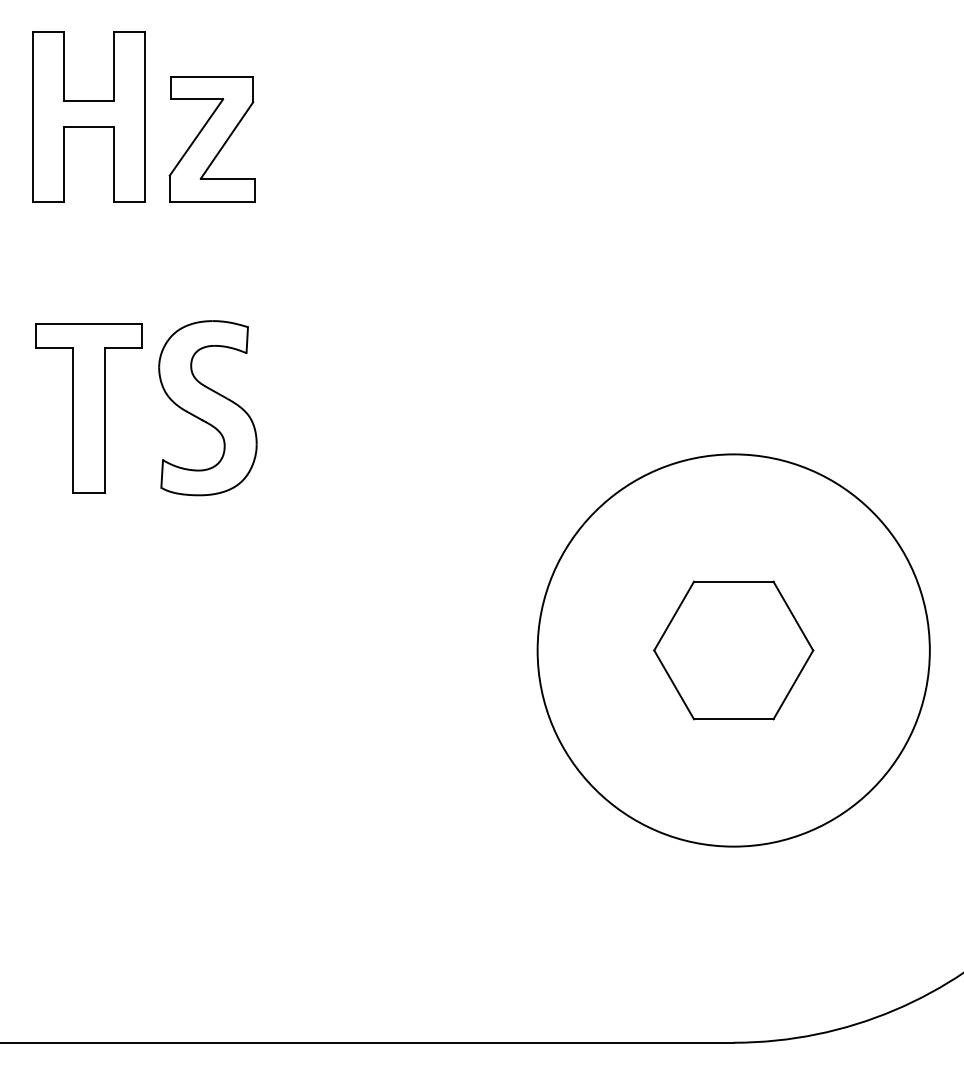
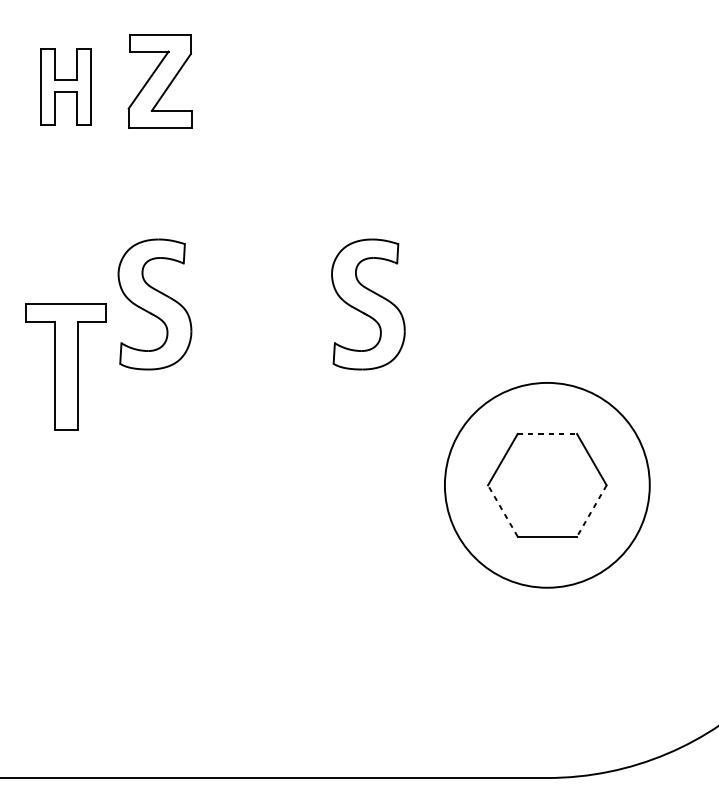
part: (88, 116) -> (65, 86), size x0.6
part: (211, 139) -> (159, 81), moved
part: (88, 408) -> (65, 367), moved
part: (493, 408) -> (368, 304), added
line: (733, 581) -> (547, 433), solid -> dashed
circle: (733, 650) -> (547, 485), size x0.7
line: (674, 684) -> (503, 510), solid -> dashed
line: (793, 684) -> (591, 510), solid -> dashed

